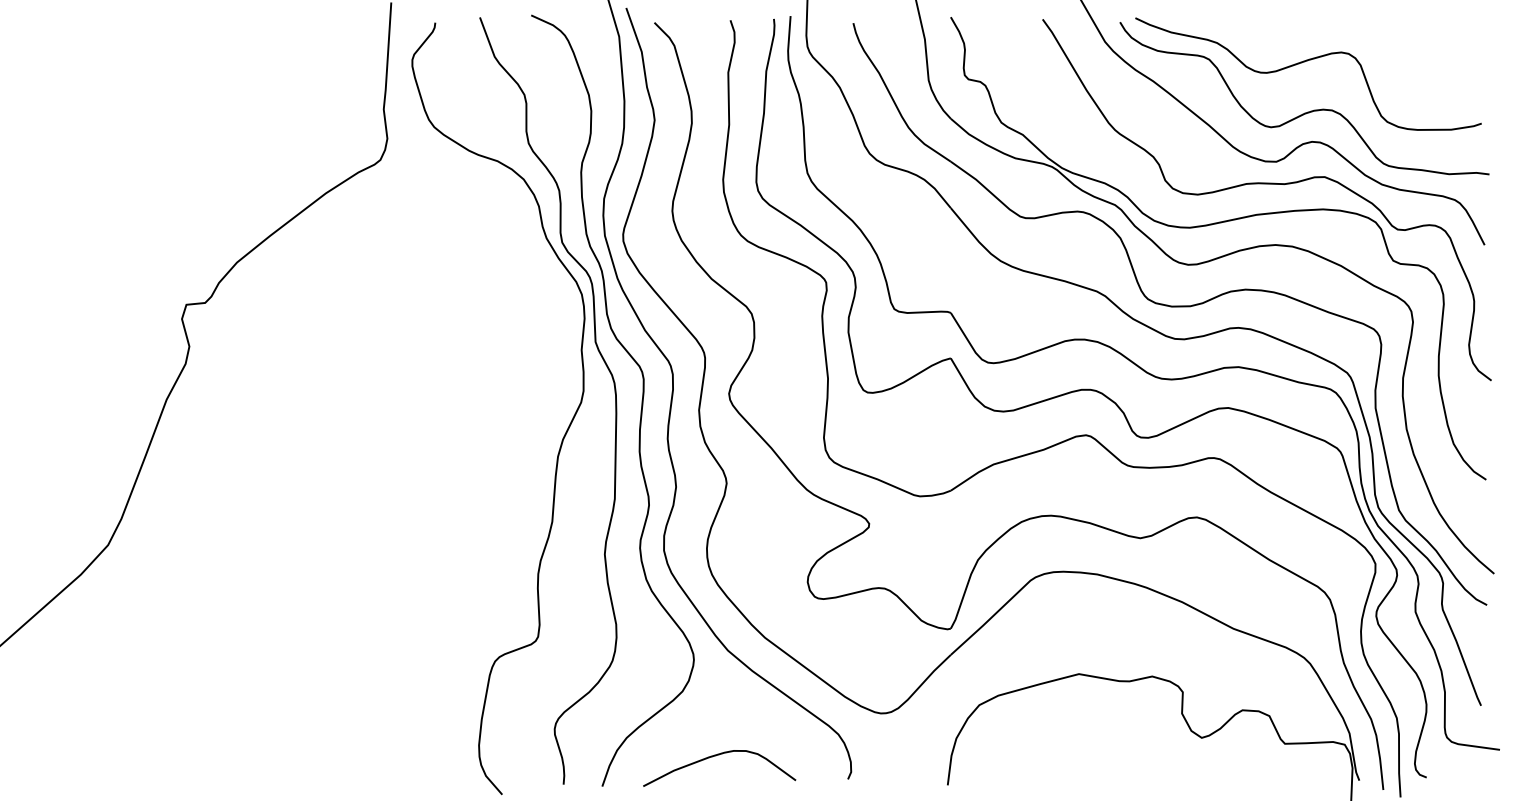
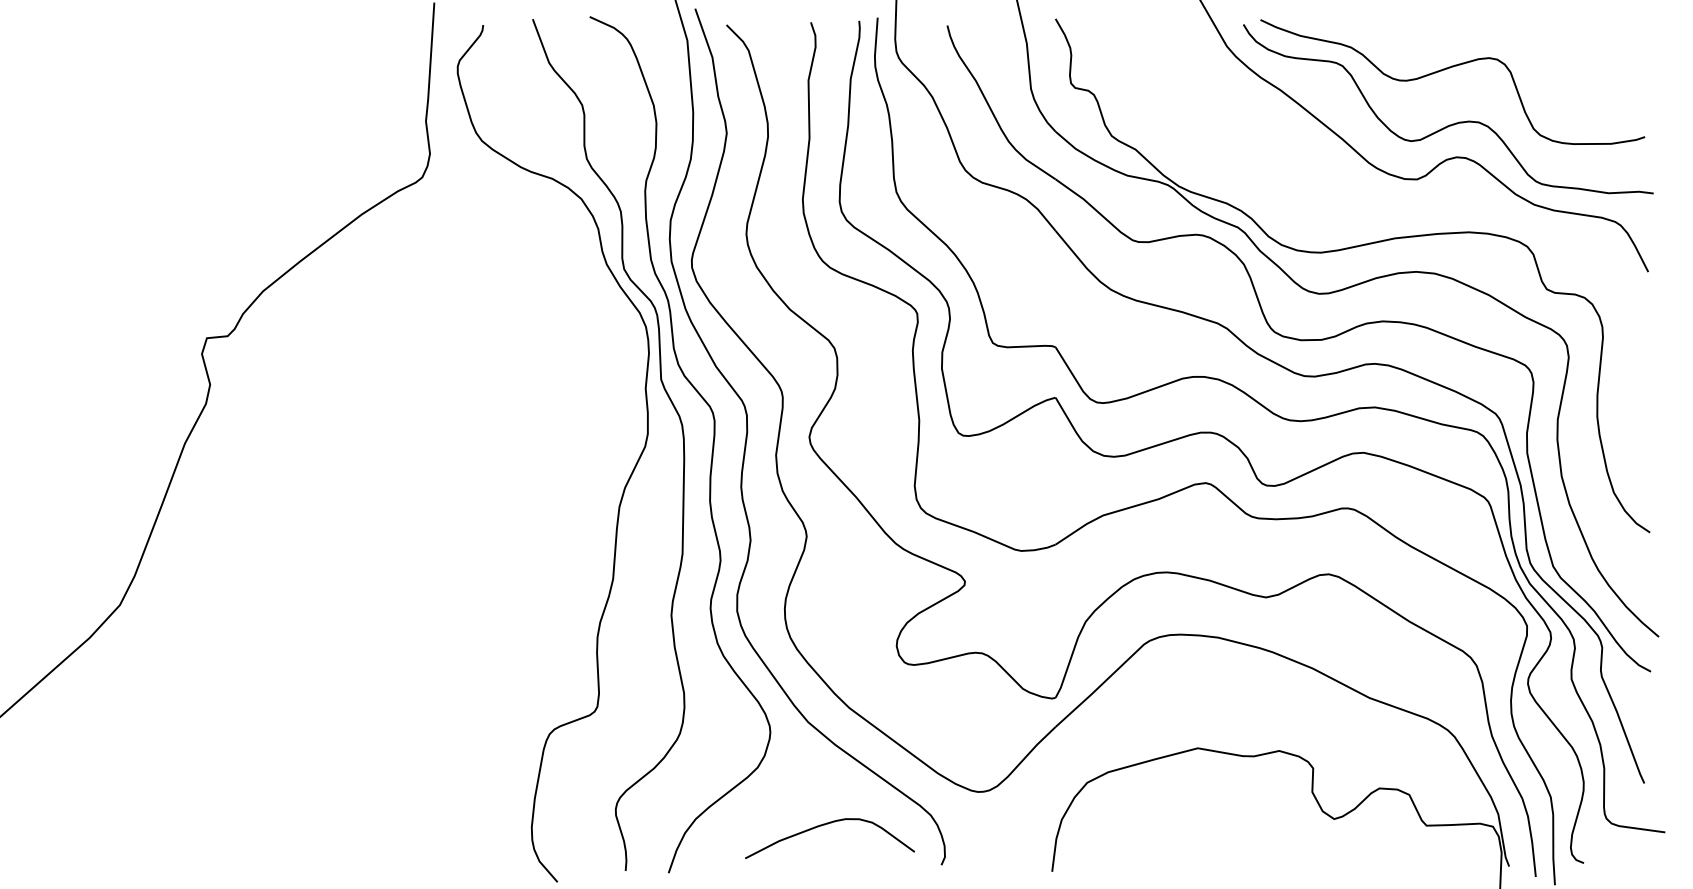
curve: (1266, 184) -> (1406, 204), removed
curve: (716, 756) -> (826, 825), moved

